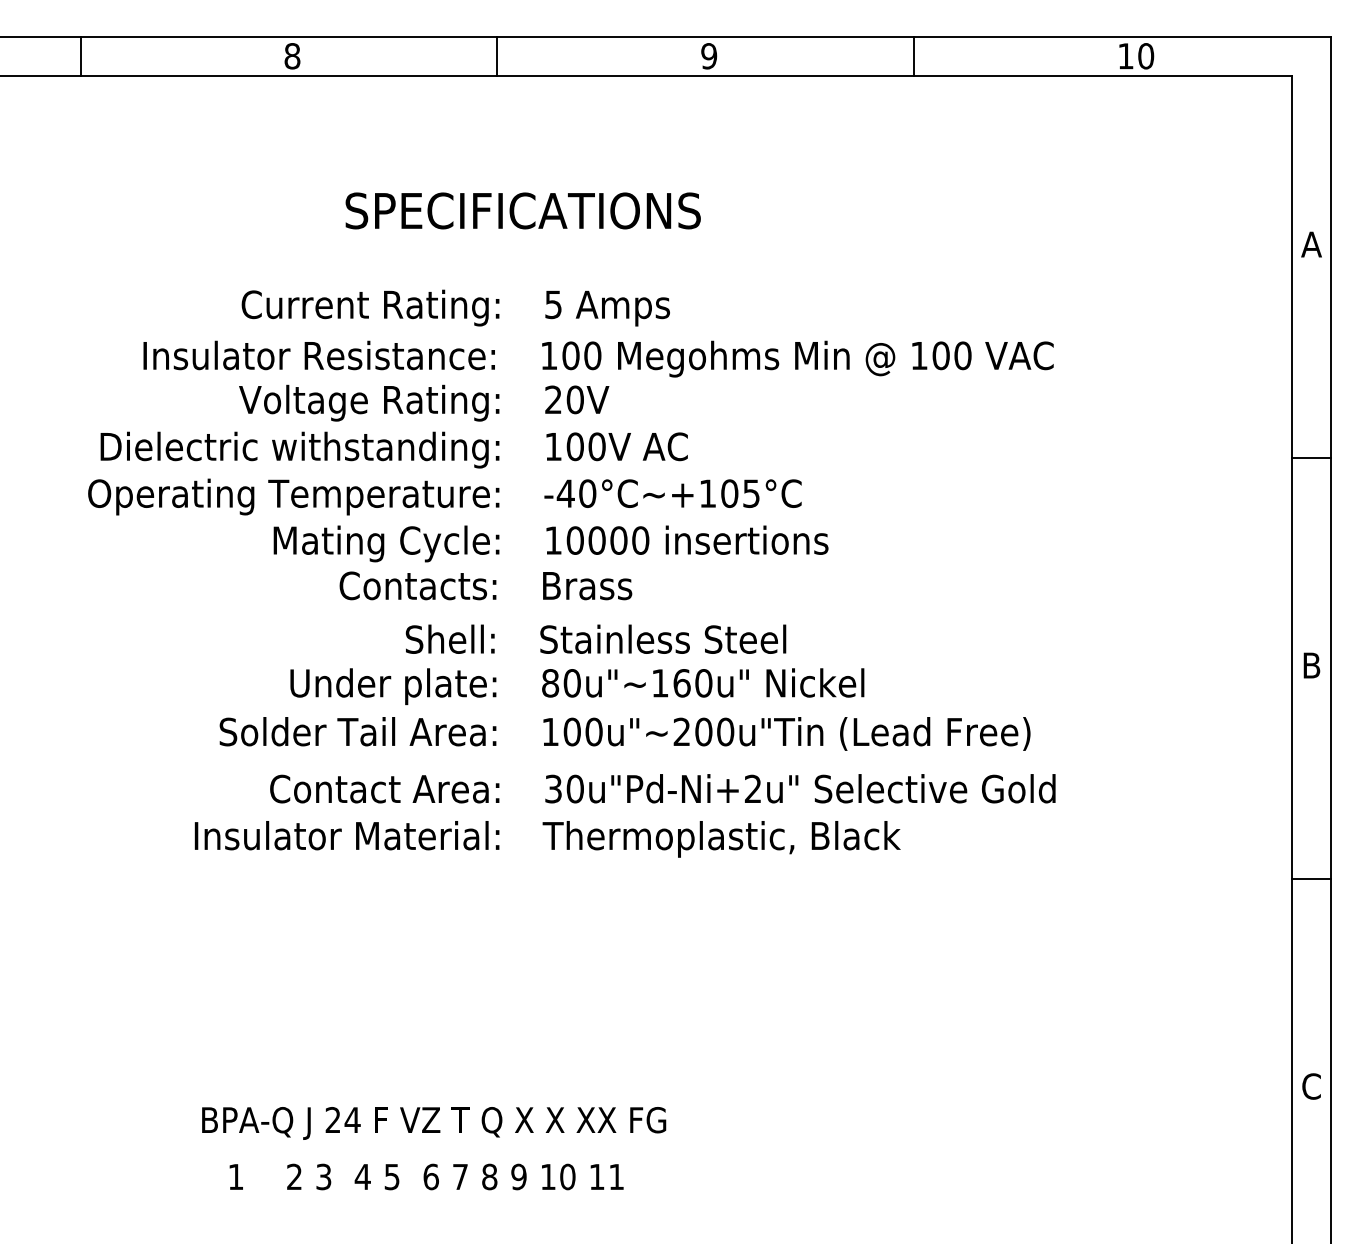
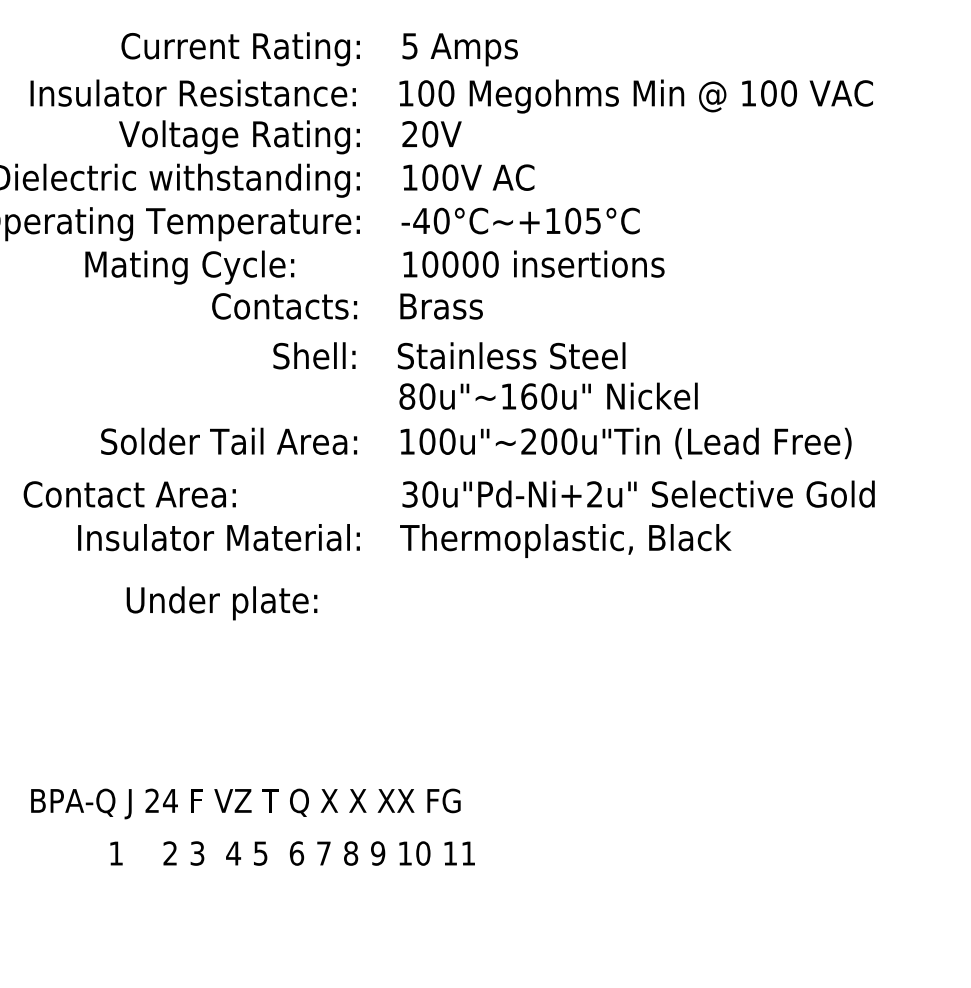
text: (386, 543) -> (189, 267), moved
text: (393, 686) -> (222, 603), moved
text: (384, 788) -> (129, 493), moved
text: (434, 1123) -> (246, 804), moved

